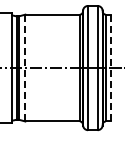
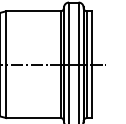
line: (25, 67) -> (6, 64), dashed -> solid
line: (110, 67) -> (91, 64), dashed -> solid

